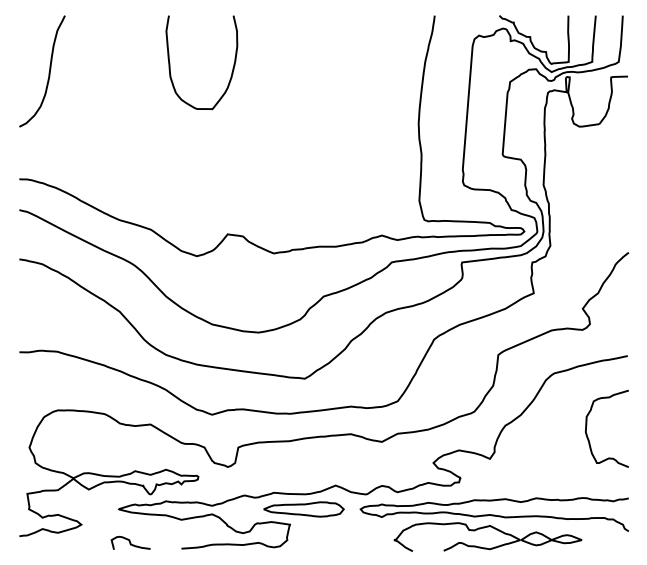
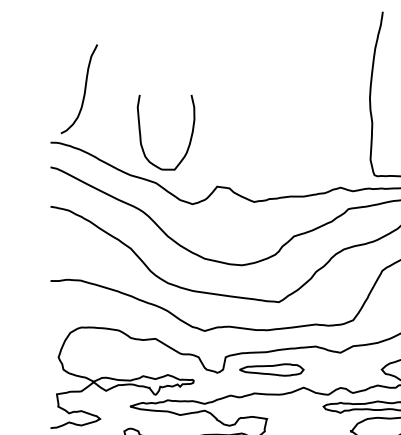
curve: (170, 62) -> (141, 132), moved
curve: (48, 72) -> (84, 90), moved
part: (303, 509) -> (271, 370), moved

